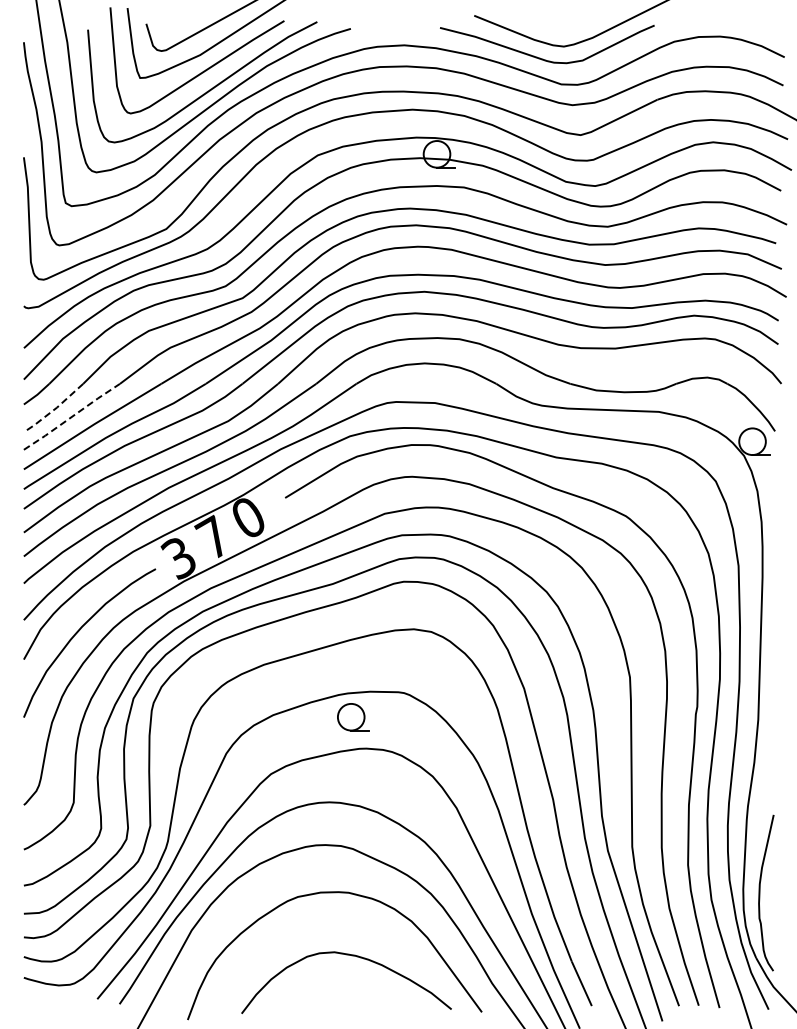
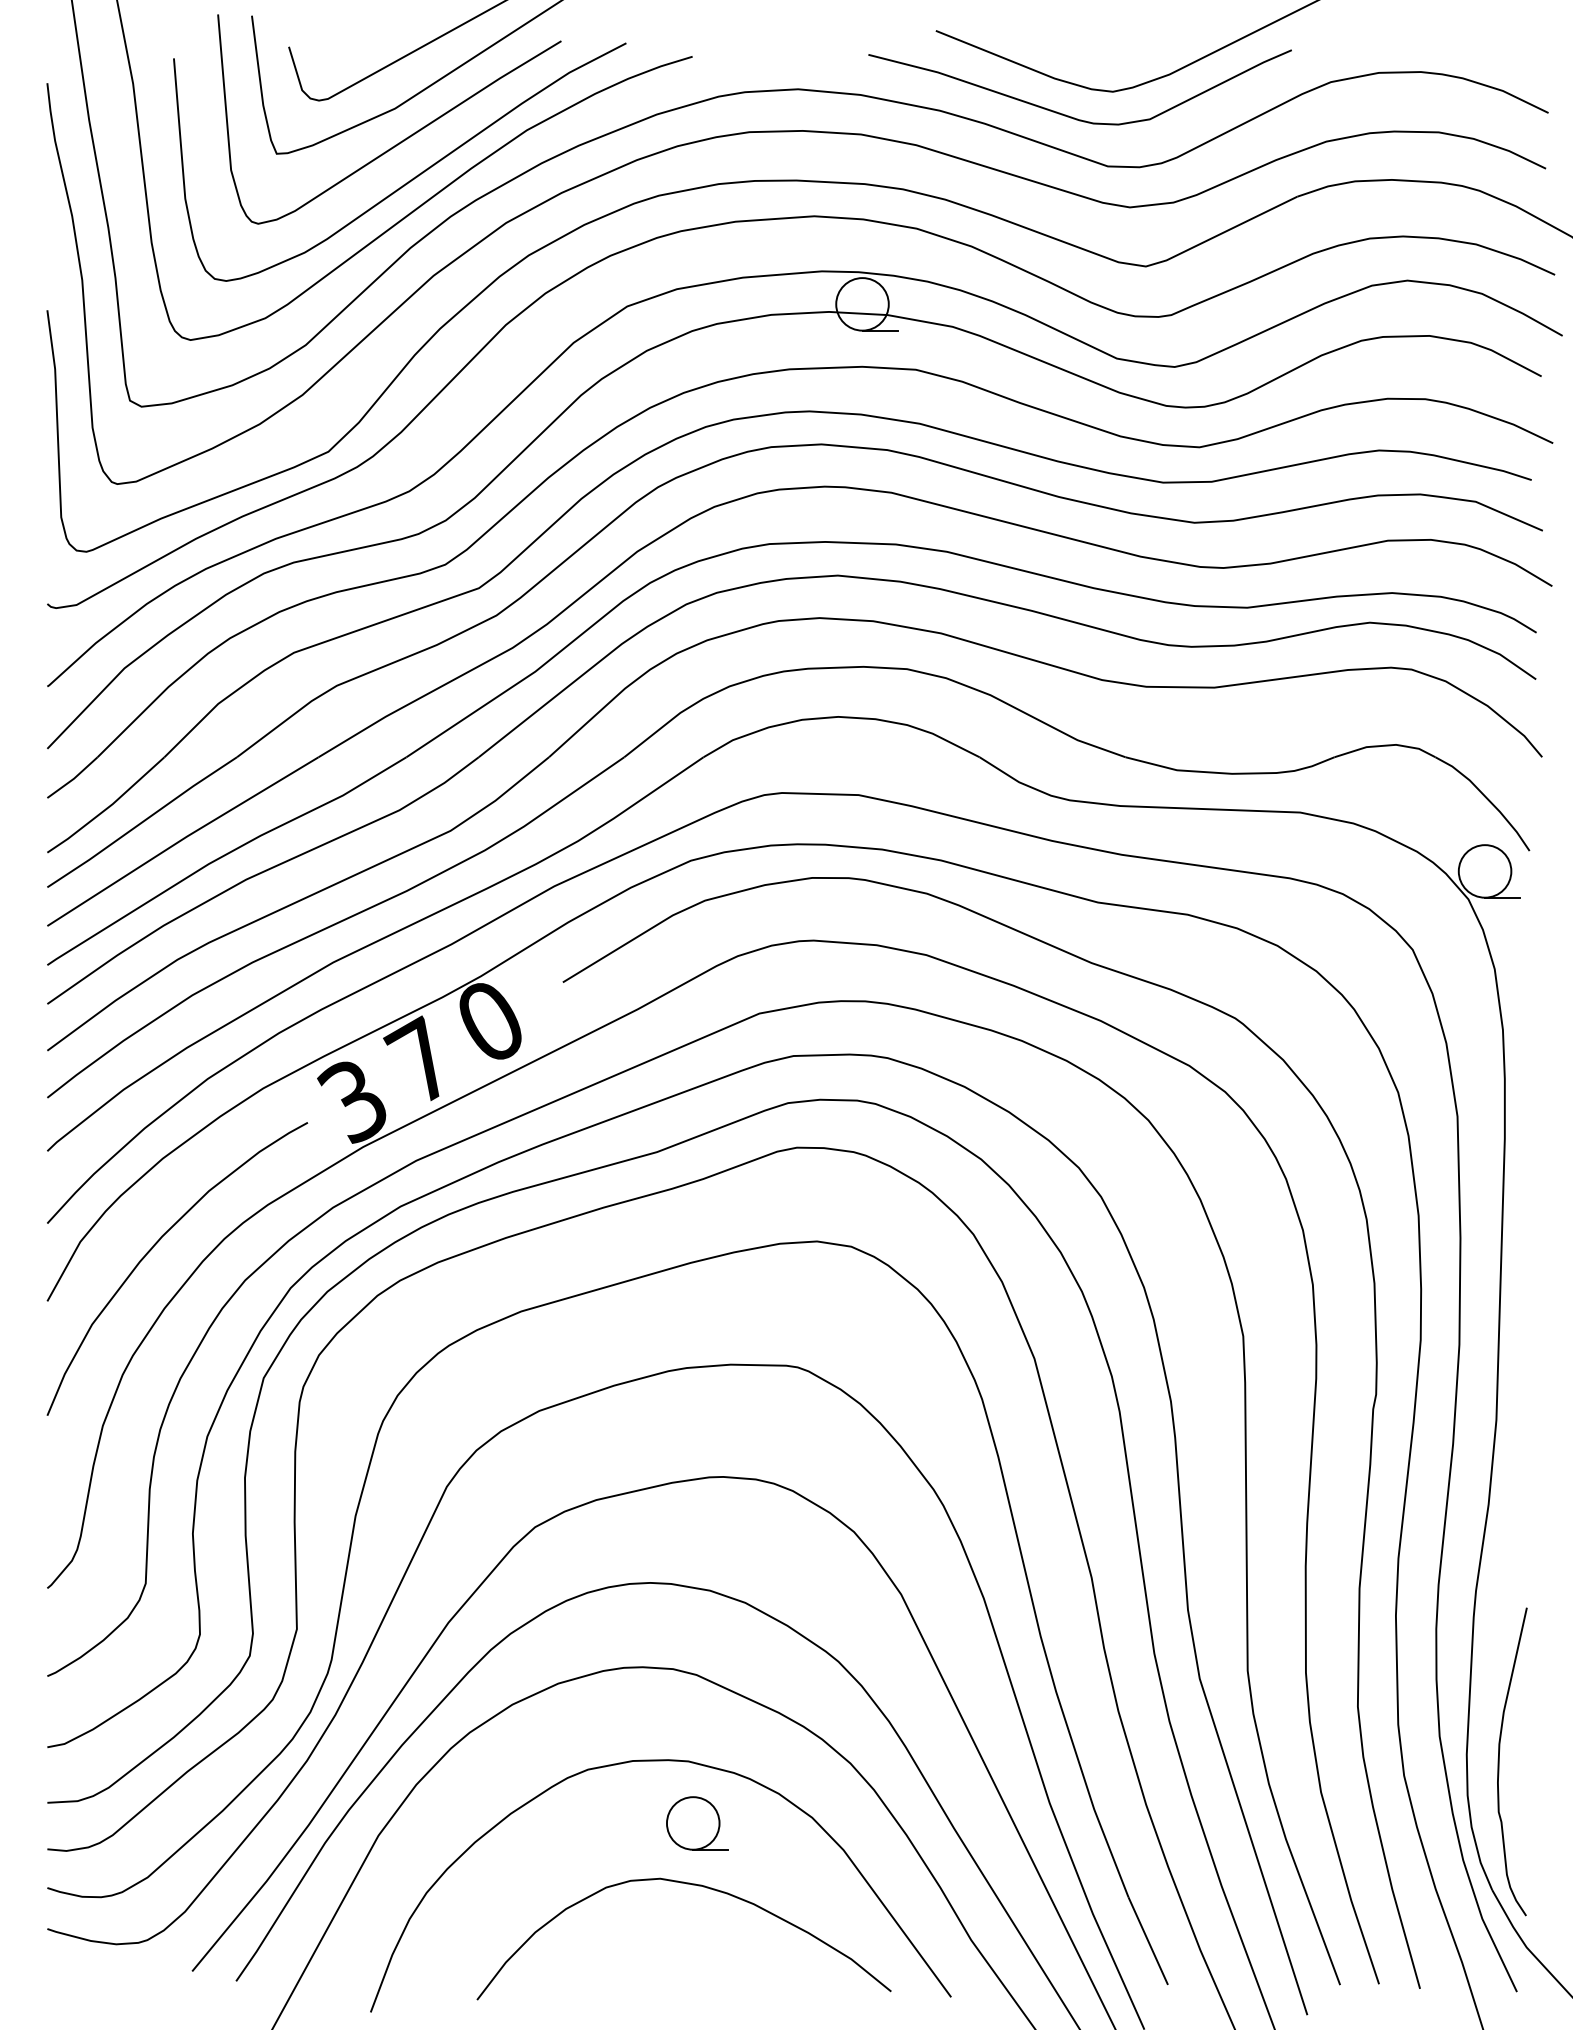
line: (54, 409) -> (107, 807), dashed -> solid
line: (72, 416) -> (143, 821), dashed -> solid
part: (353, 717) -> (697, 1823), moved

